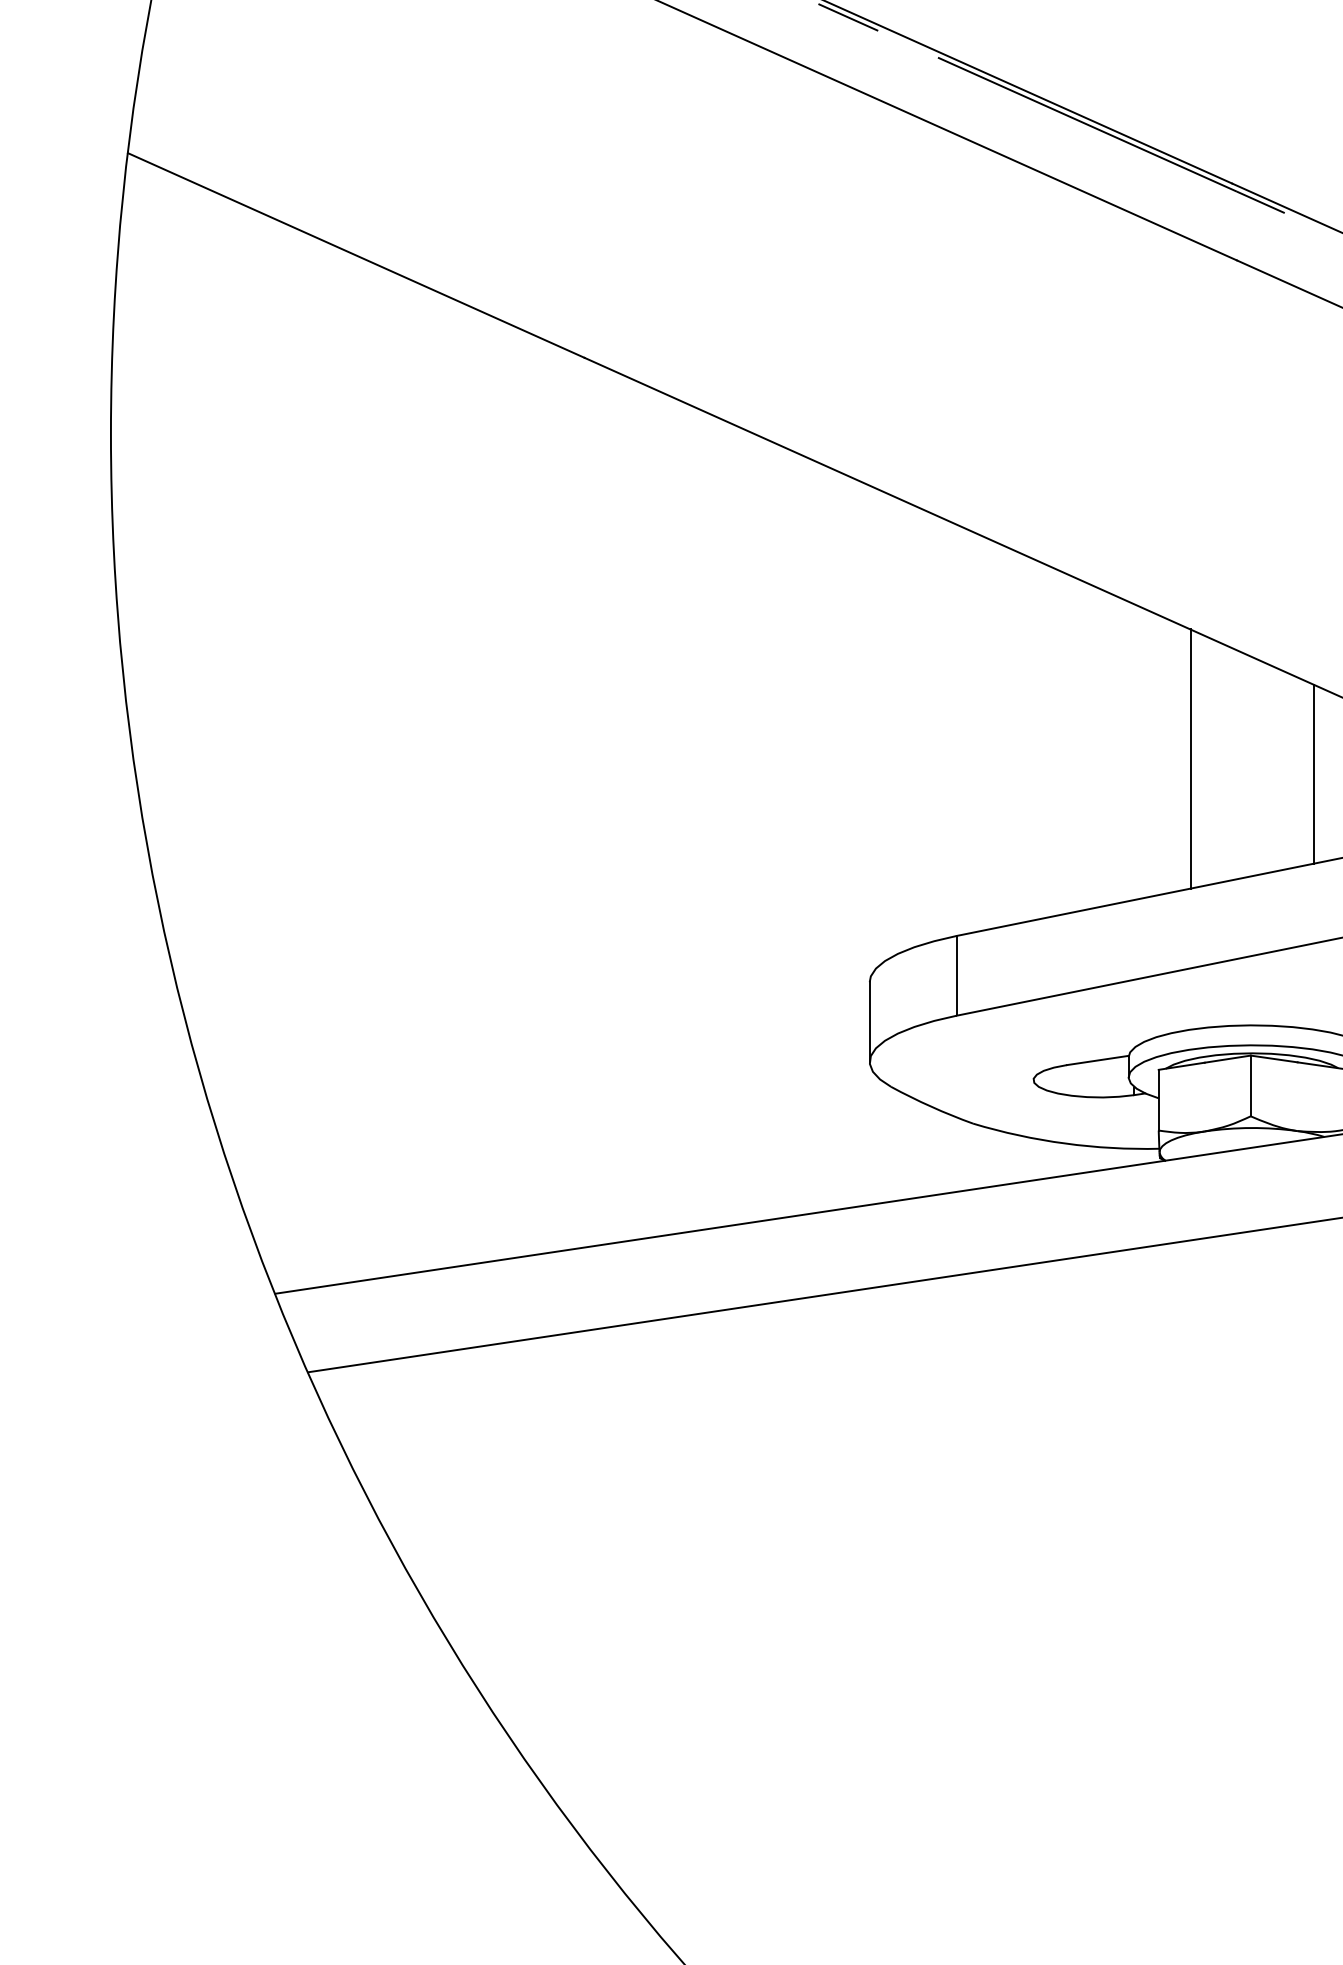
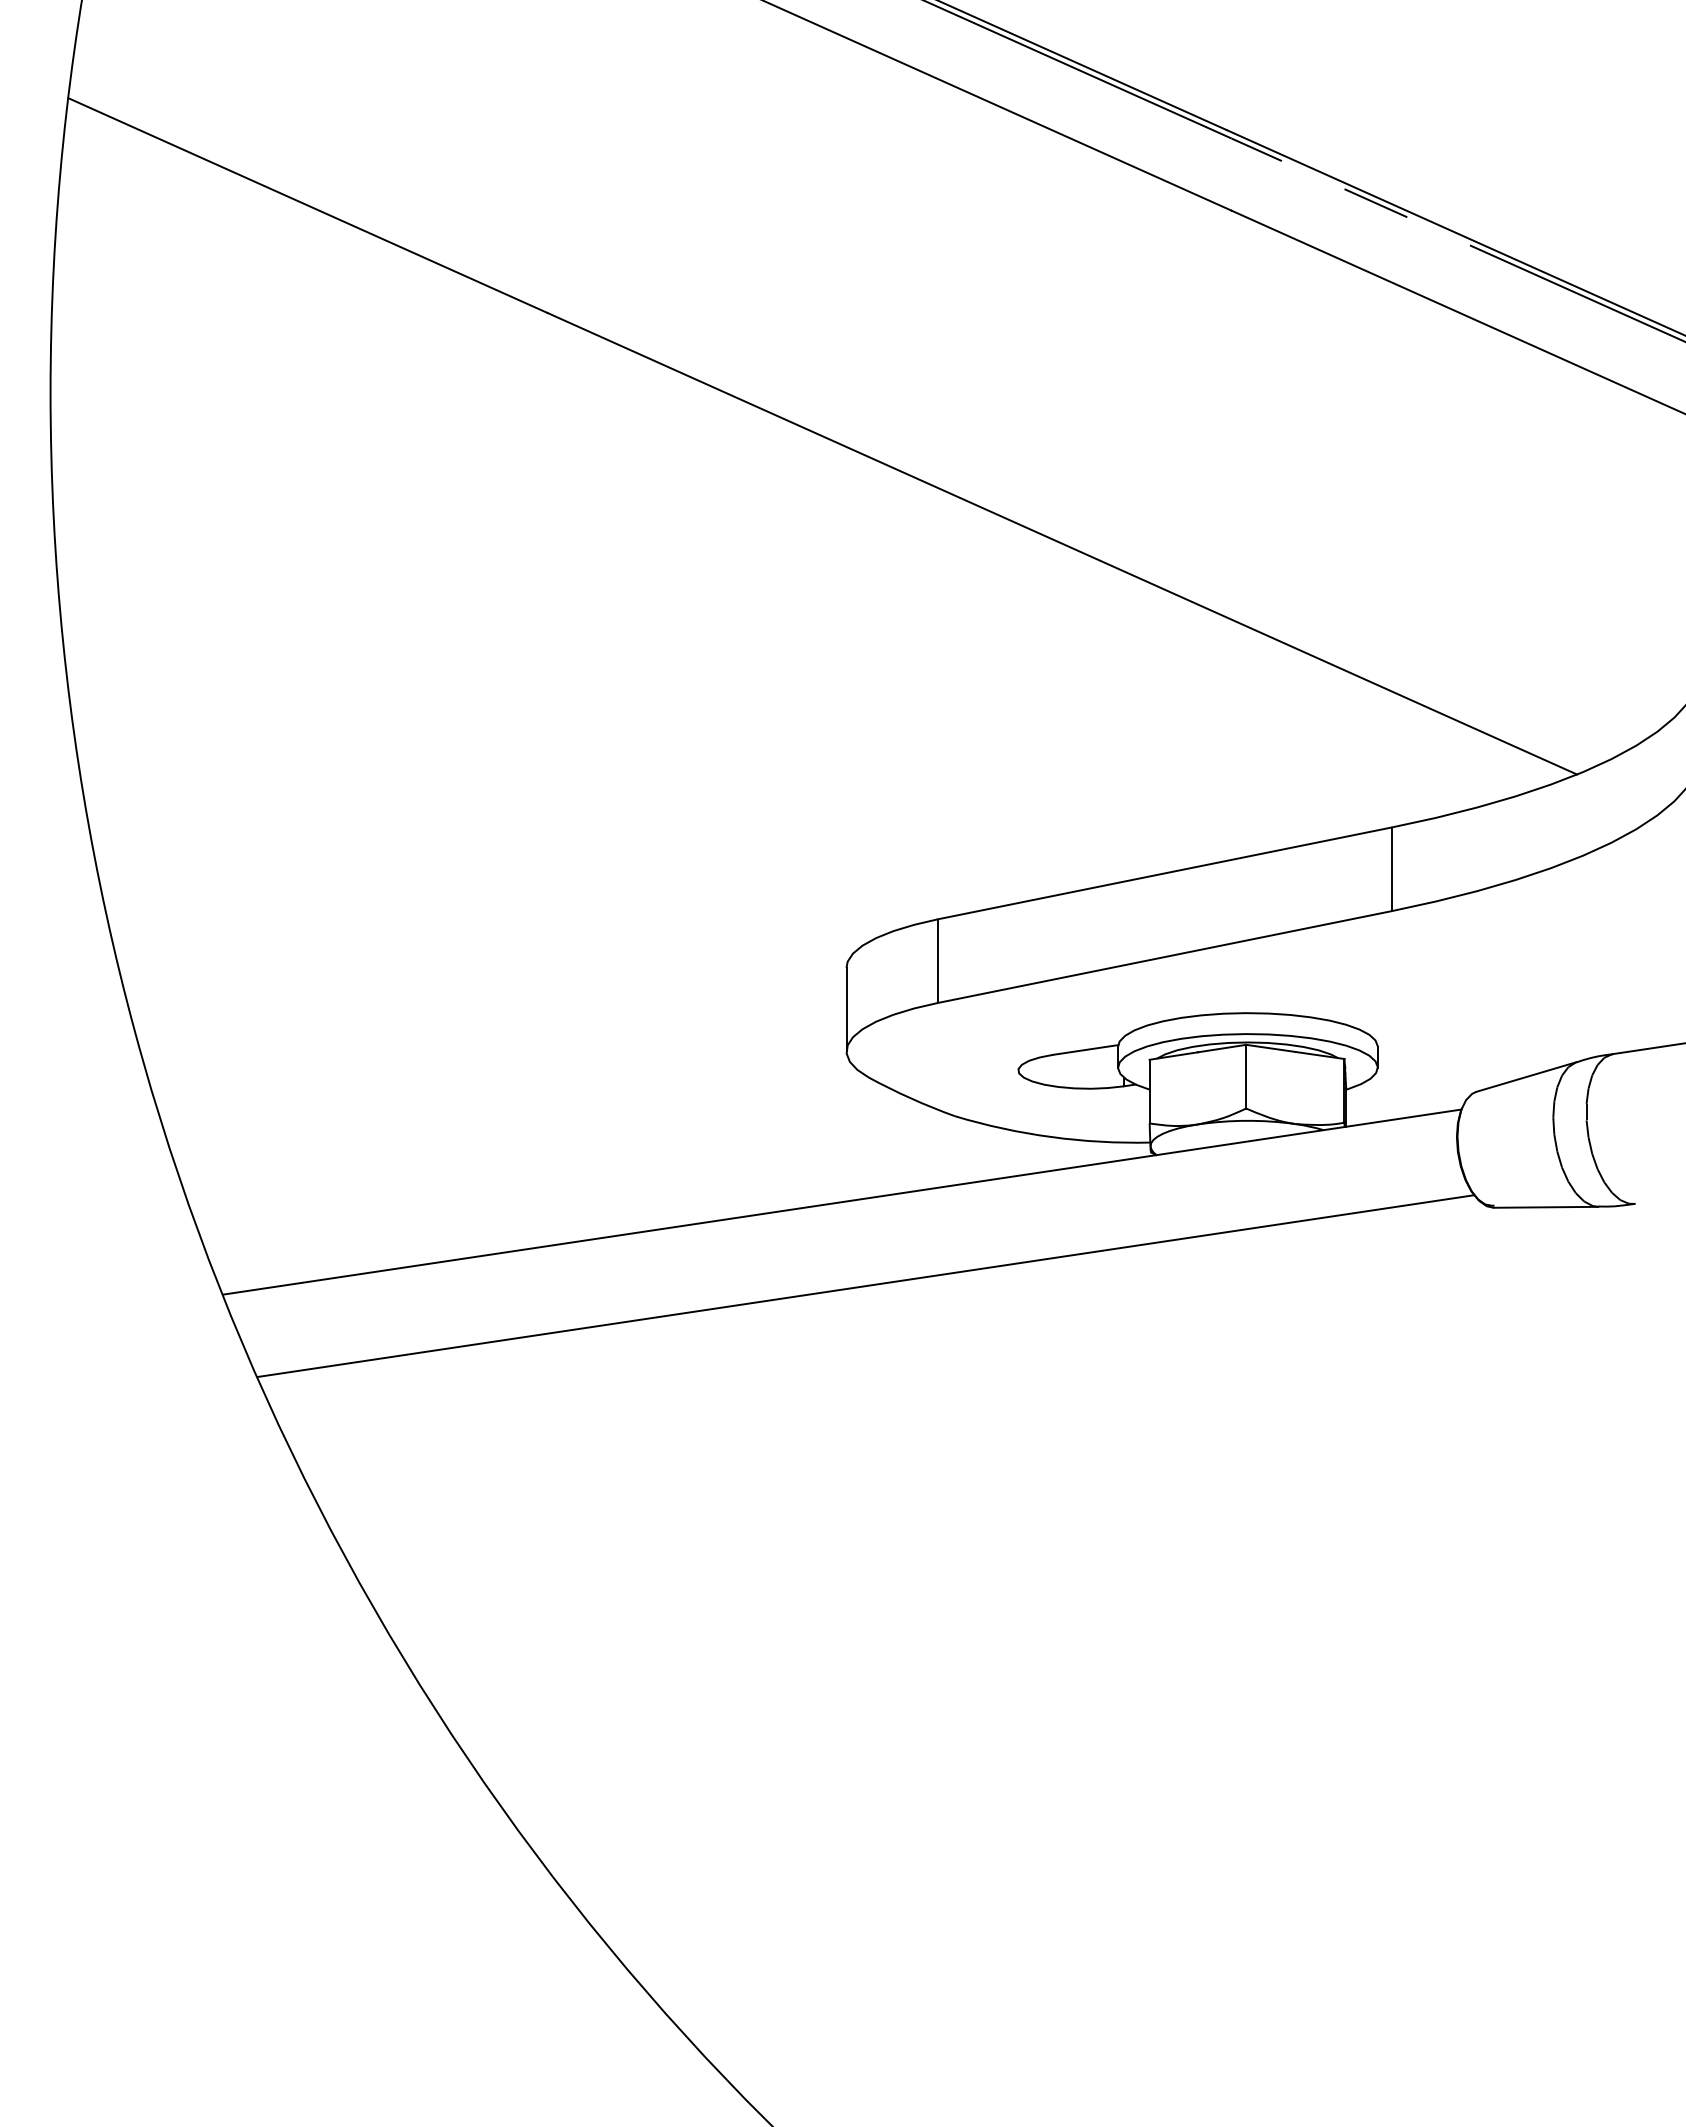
line: (1190, 758) -> (1182, 733), removed
line: (1313, 774) -> (1312, 749), removed

